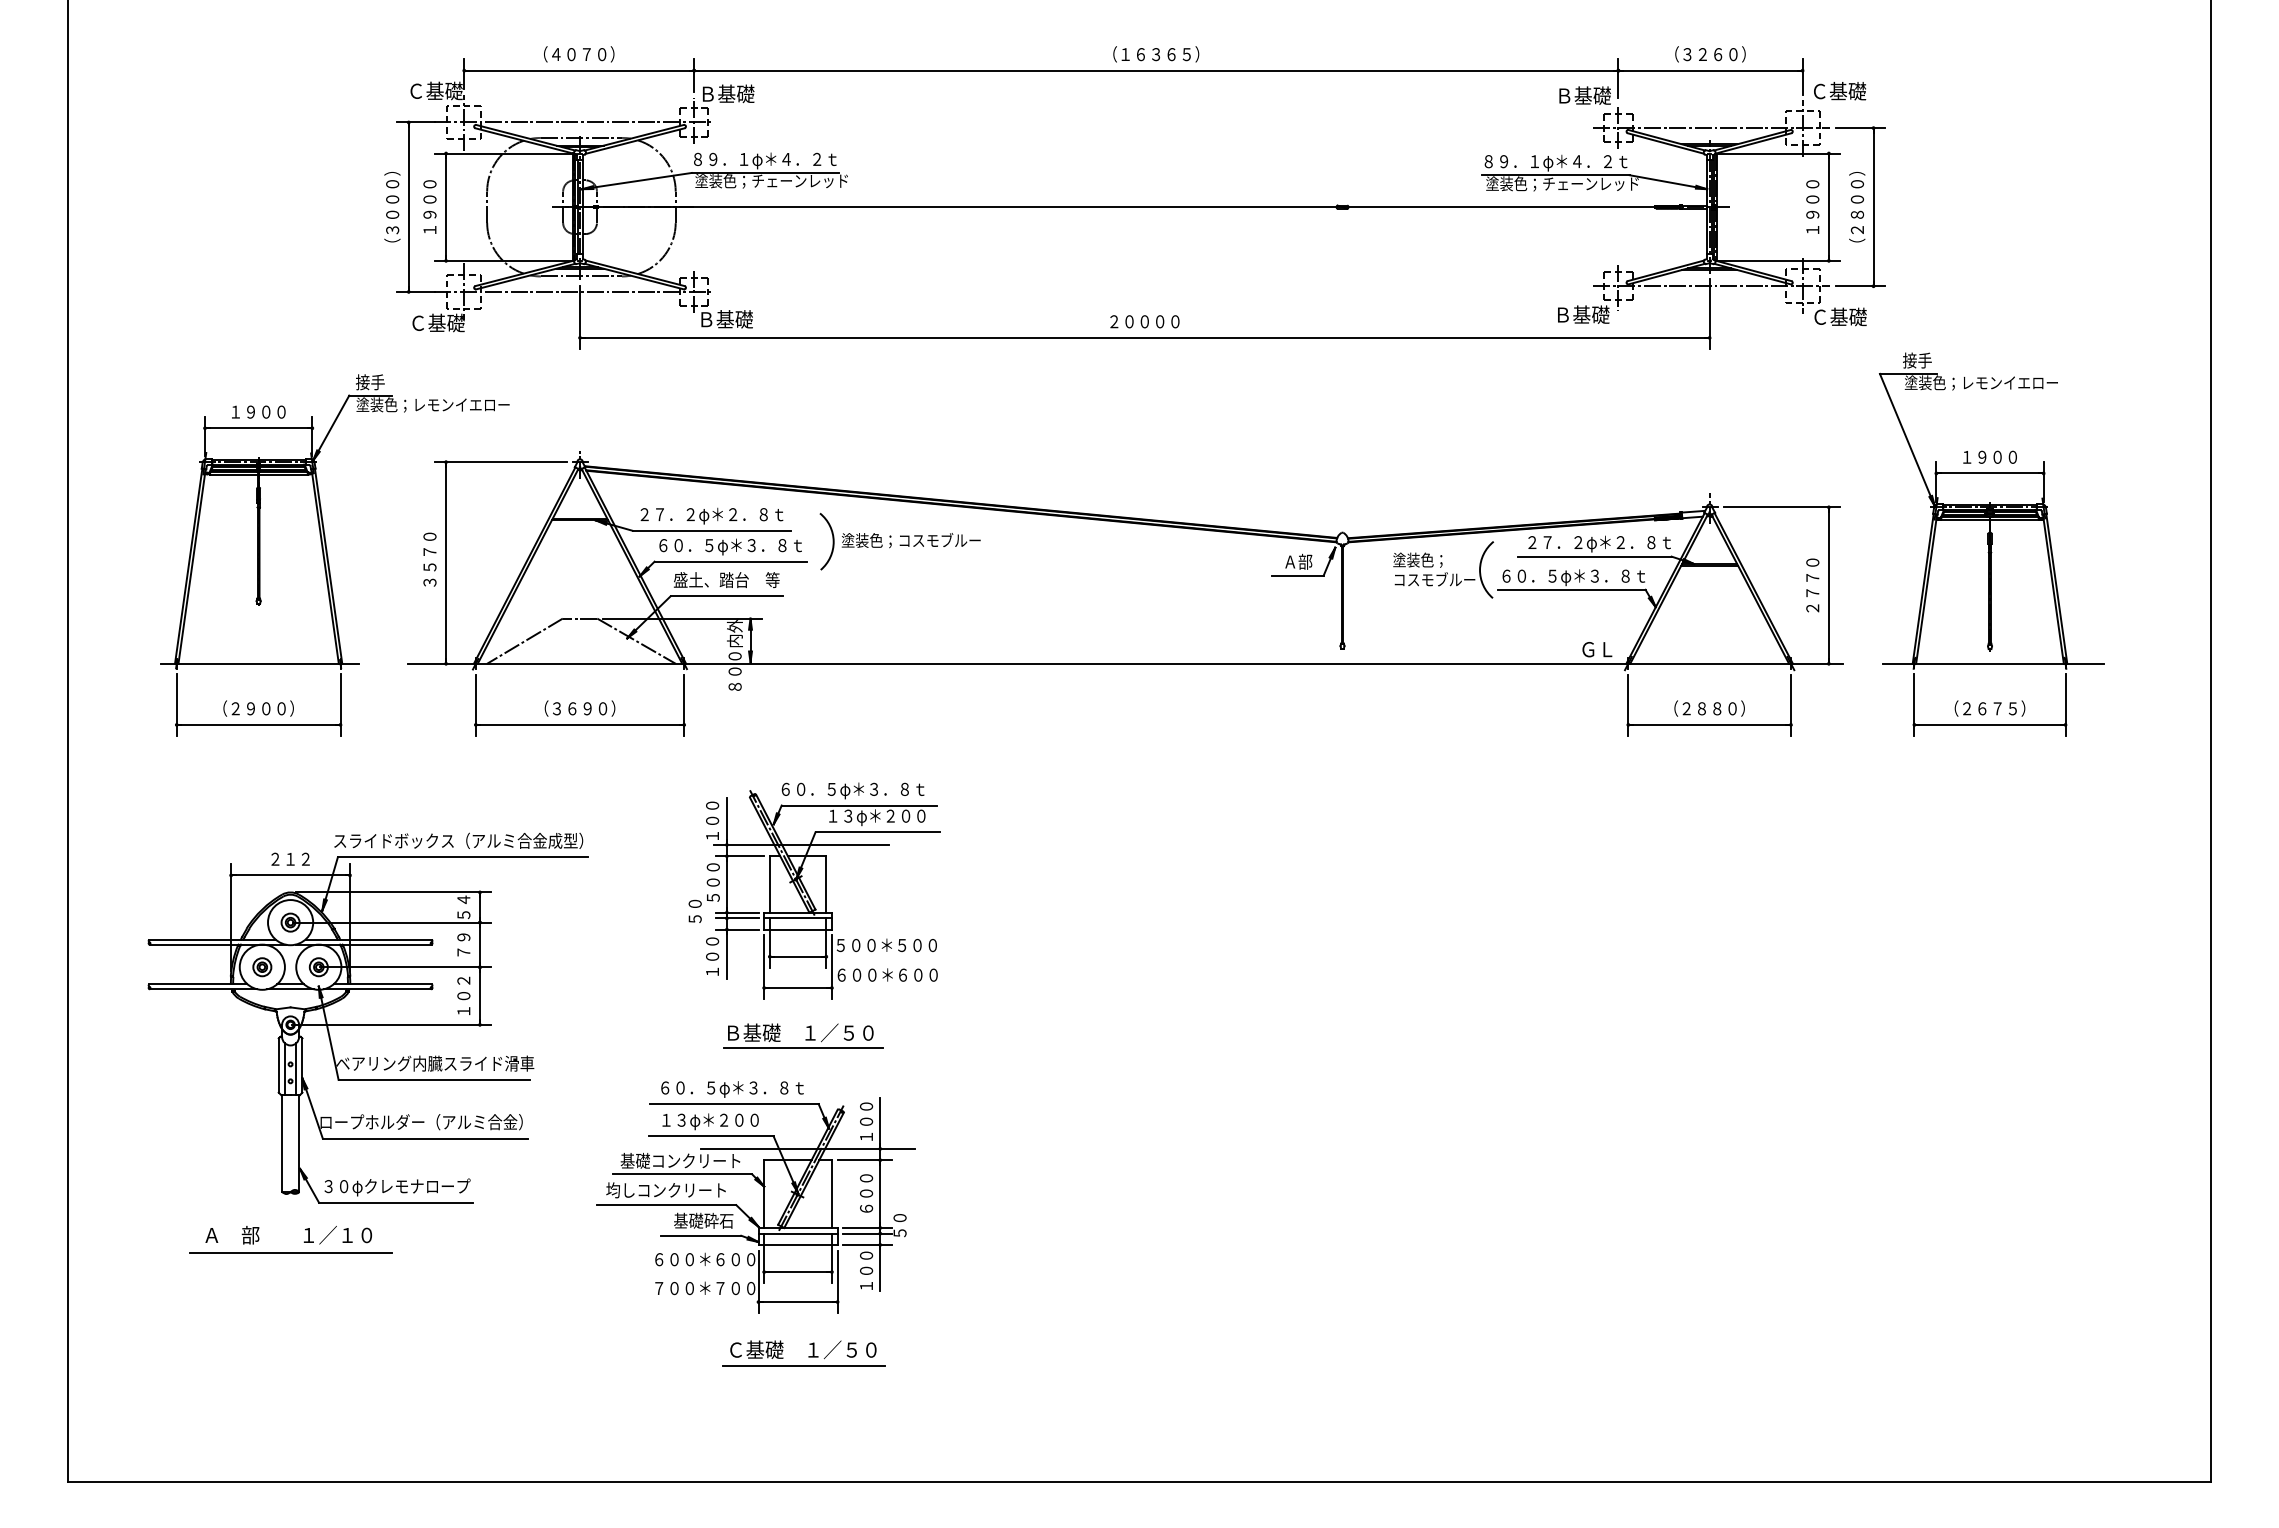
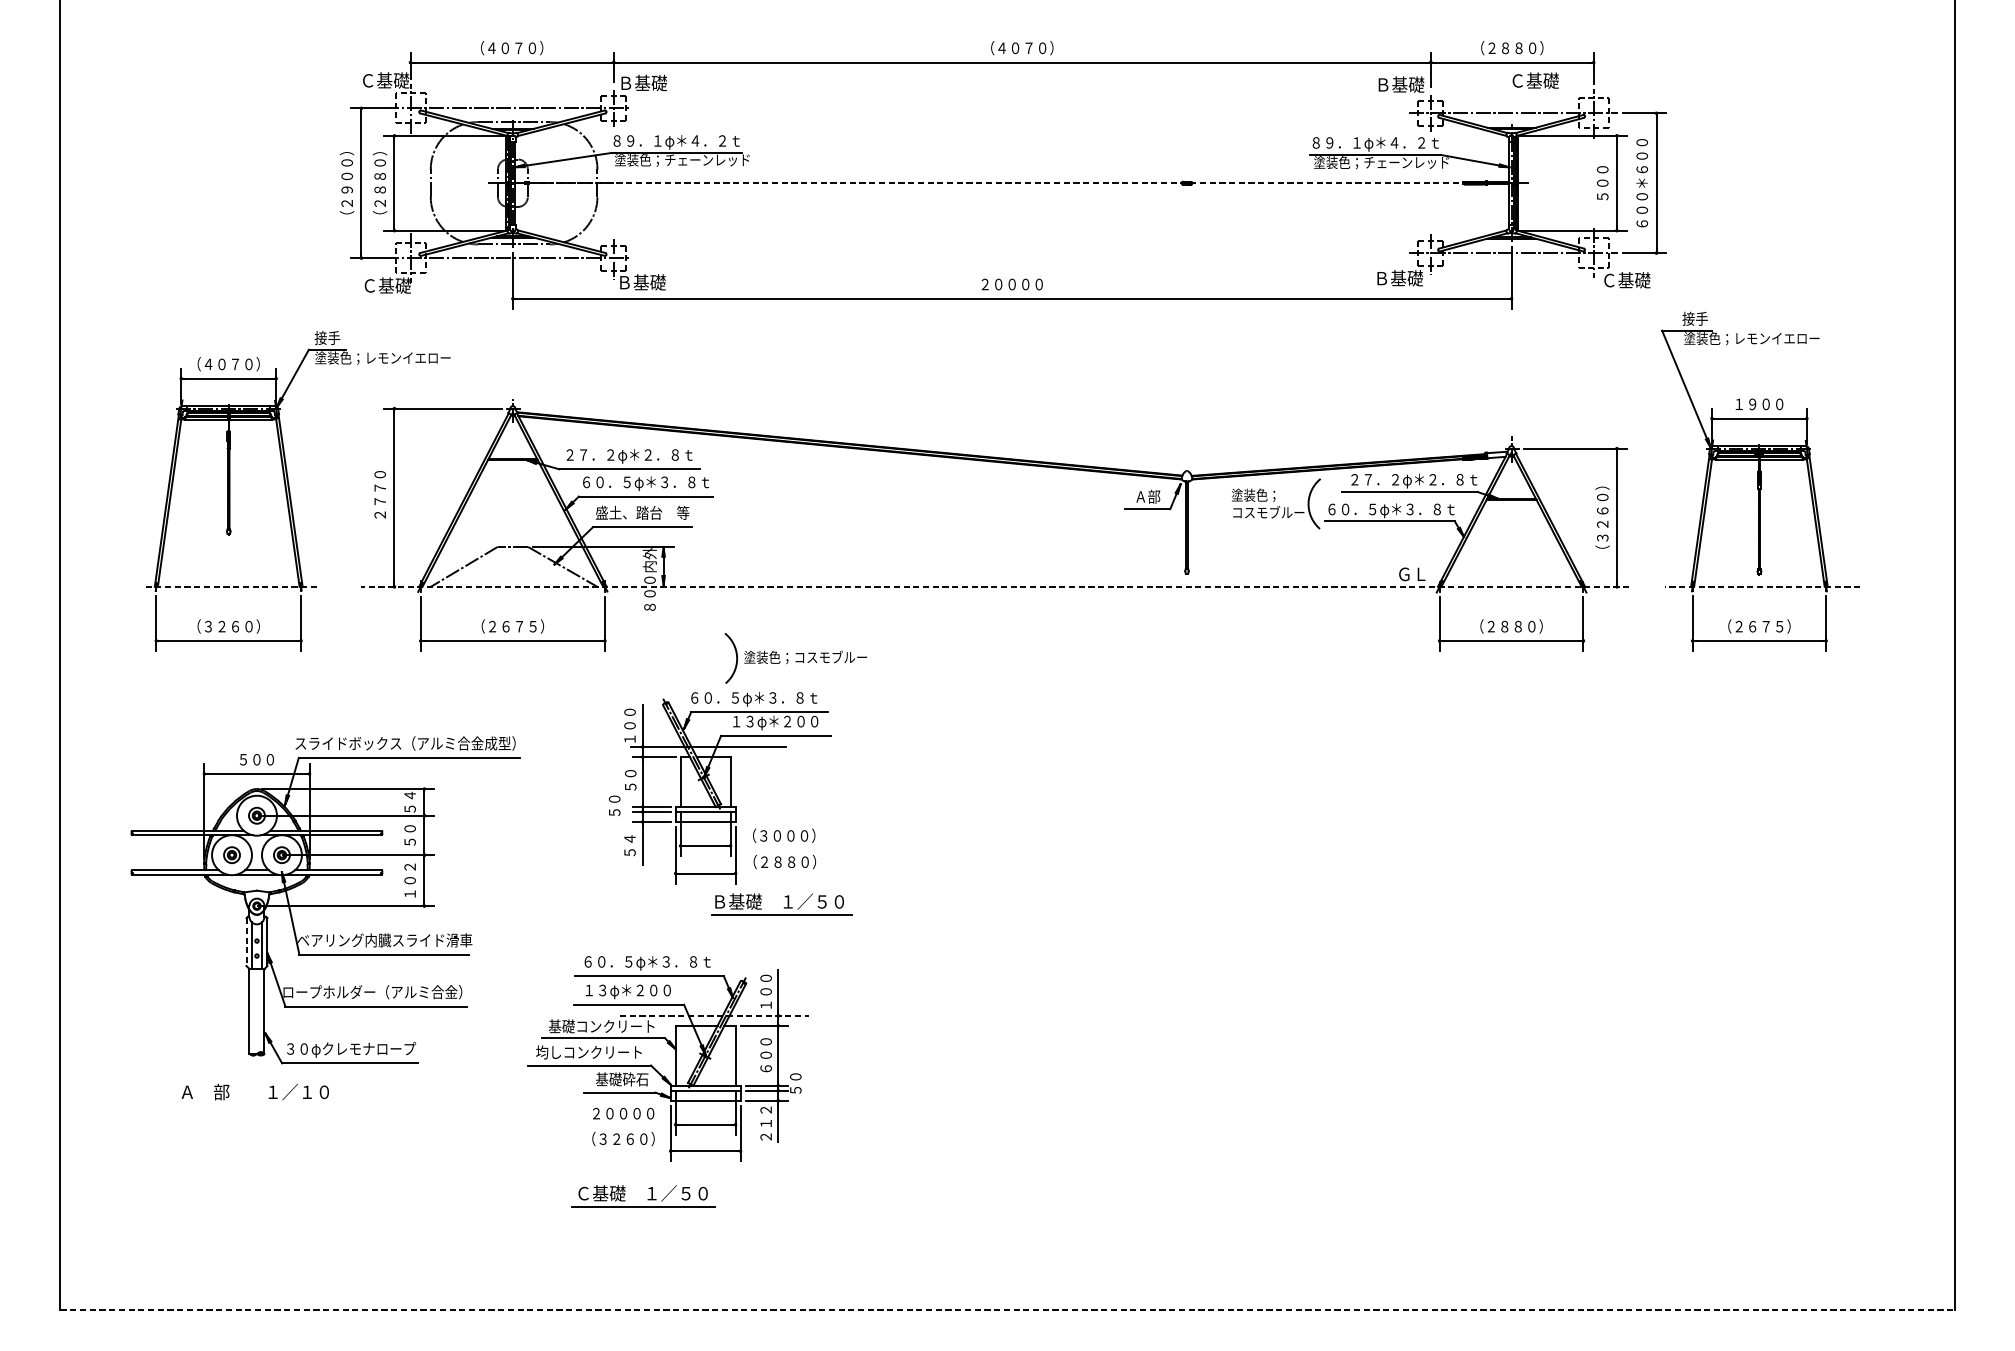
text: (1156, 54) -> (1022, 48), （１６３６５） -> （４０７０）
text: (1702, 54) -> (1505, 48), （３２６０） -> （２８８０）
text: (1840, 91) -> (1536, 80), moved
text: (1812, 206) -> (1602, 182), １９００ -> ５００
text: (1857, 206) -> (1642, 182), （２８００） -> ６００＊６００
text: (429, 207) -> (379, 183), １９００ -> （２８８０）
line: (1126, 207) -> (996, 183), solid -> dashed
text: (392, 222) -> (347, 196), （３０００） -> （２９００）
text: (258, 411) -> (228, 363), １９００ -> （４０７０）
part: (899, 541) -> (795, 658), moved
text: (429, 574) -> (379, 507), ３５７０ -> ２７７０
text: (1812, 585) -> (1602, 517), ２７７０ -> （３２６０）
line: (259, 663) -> (229, 586), solid -> dashed
line: (1125, 663) -> (995, 586), solid -> dashed
line: (1993, 663) -> (1762, 586), solid -> dashed
text: (250, 708) -> (221, 626), （２９００） -> （３２６０）
text: (580, 708) -> (513, 626), （３６９０） -> （２６７５）
text: (290, 858) -> (256, 759), ２１２ -> ５００
text: (712, 882) -> (629, 780), ５００ -> ５０
text: (463, 944) -> (409, 835), ７９ -> ５０
text: (886, 945) -> (783, 835), ５００＊５００ -> （３０００）
text: (712, 956) -> (629, 845), １００ -> ５４
text: (887, 974) -> (784, 861), ６００＊６００ -> （２８８０）
part: (803, 1035) -> (782, 904), moved
line: (278, 1066) -> (246, 942), solid -> dashed
line: (808, 1148) -> (714, 1015), solid -> dashed
line: (290, 1252) -> (256, 1107), removed
text: (705, 1259) -> (623, 1113), ６００＊６００ -> ２００００
text: (866, 1270) -> (766, 1123), １００ -> ２１２
text: (705, 1288) -> (623, 1139), ７００＊７００ -> （３２６０）
part: (803, 1353) -> (643, 1196), moved
line: (1139, 1481) -> (1007, 1309), solid -> dashed

